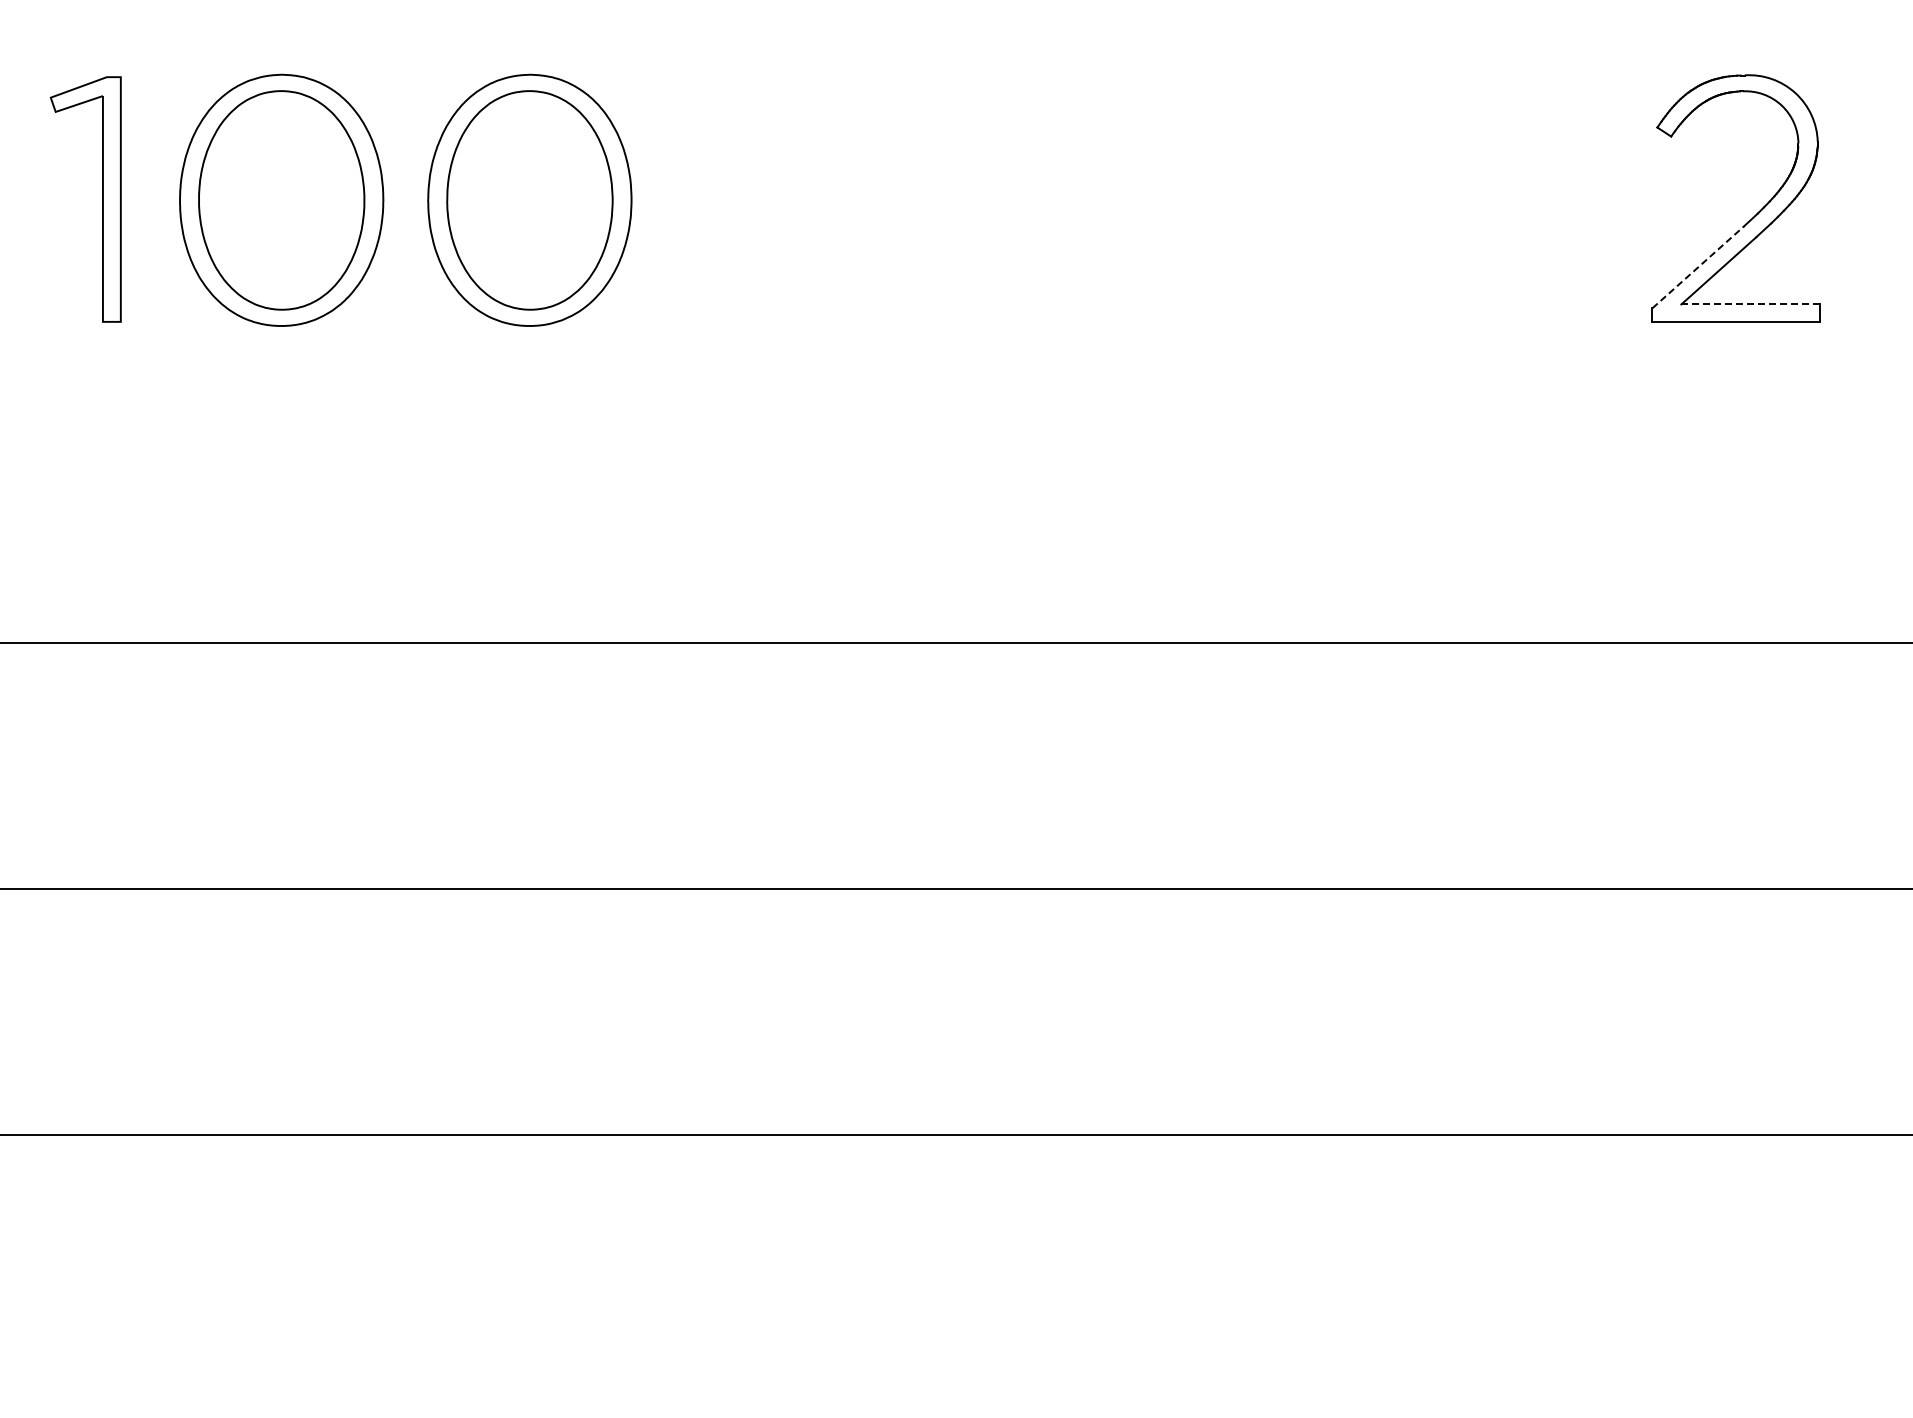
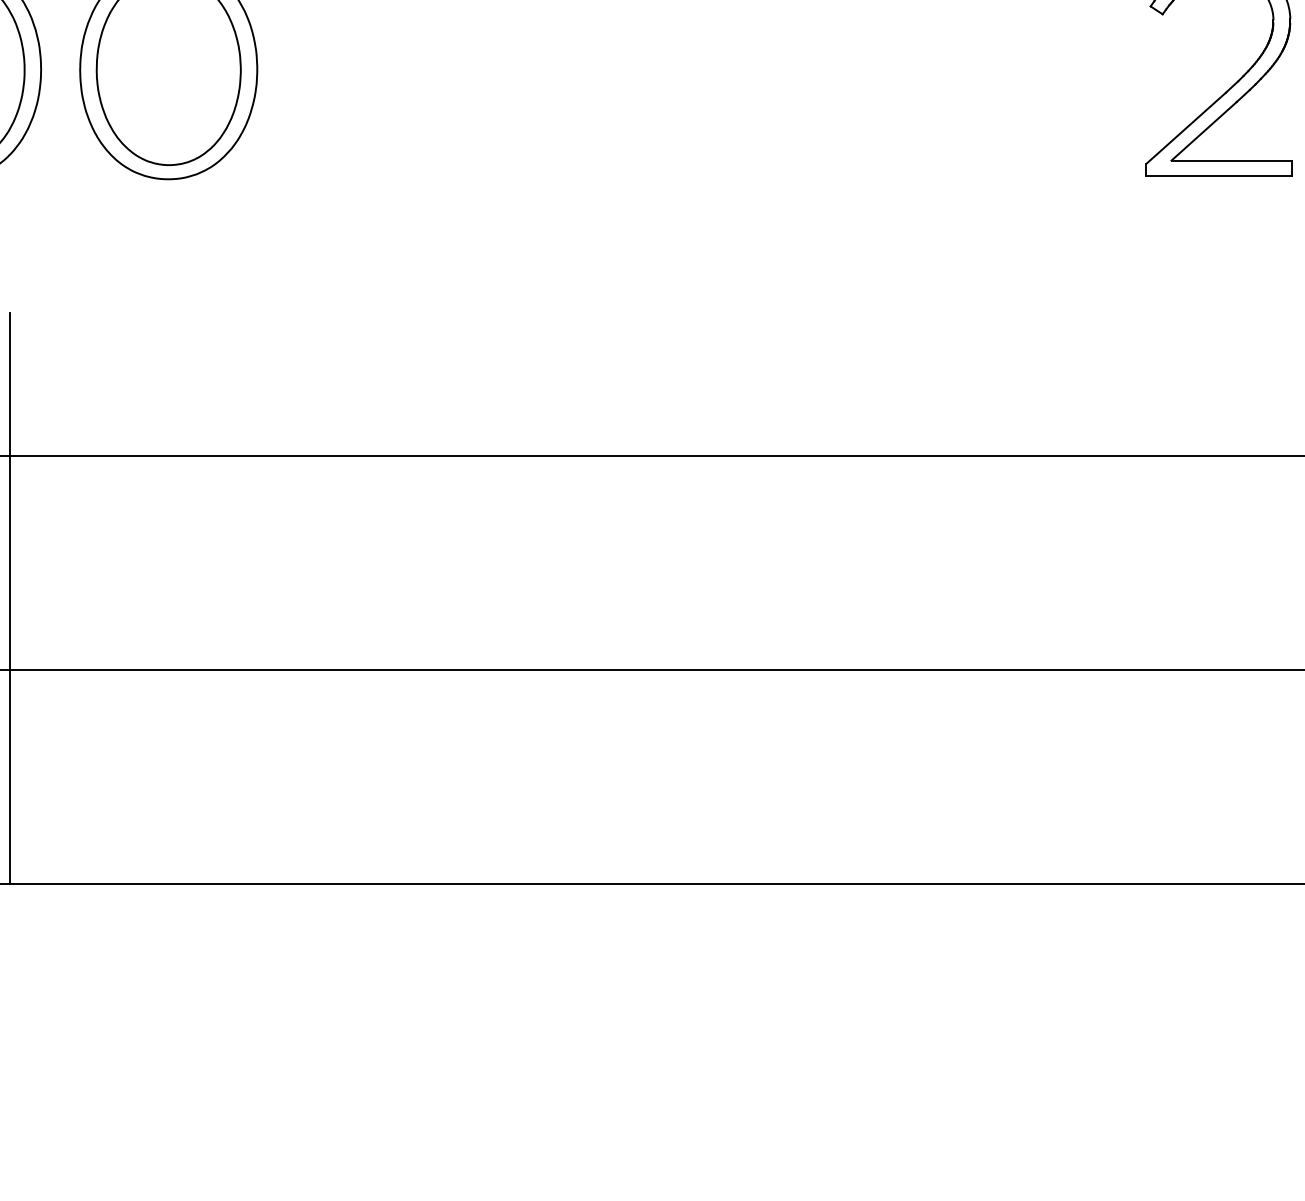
line: (1698, 267) -> (1186, 128), dashed -> solid
line: (1751, 304) -> (1232, 160), dashed -> solid
line: (347, 807) -> (9, 598), added

